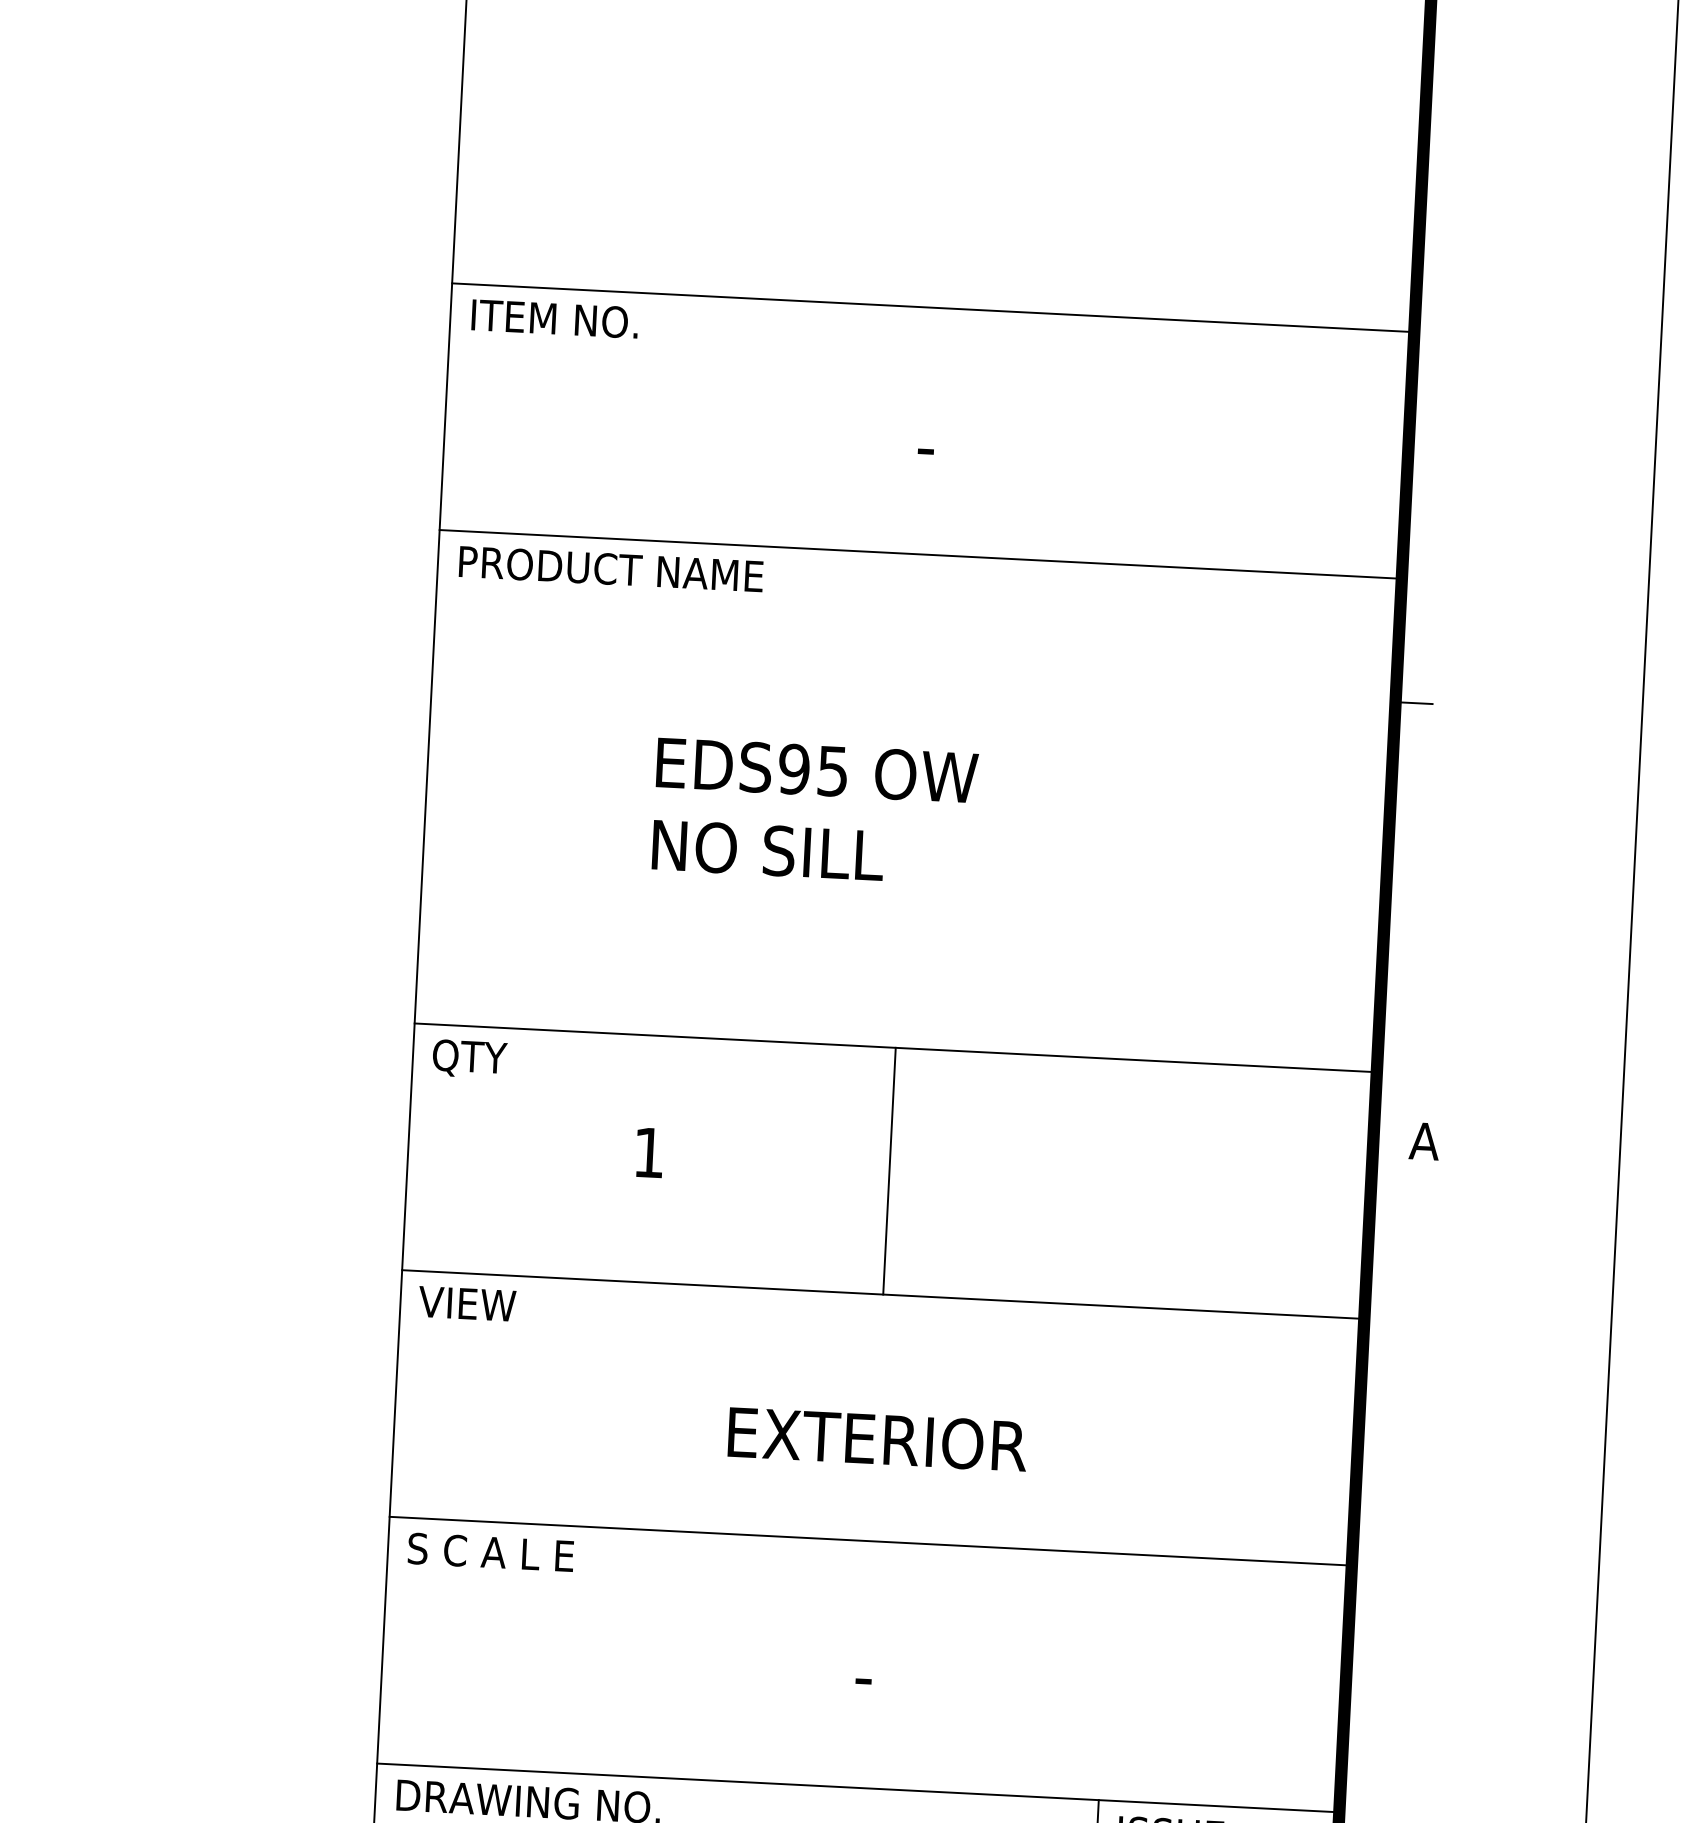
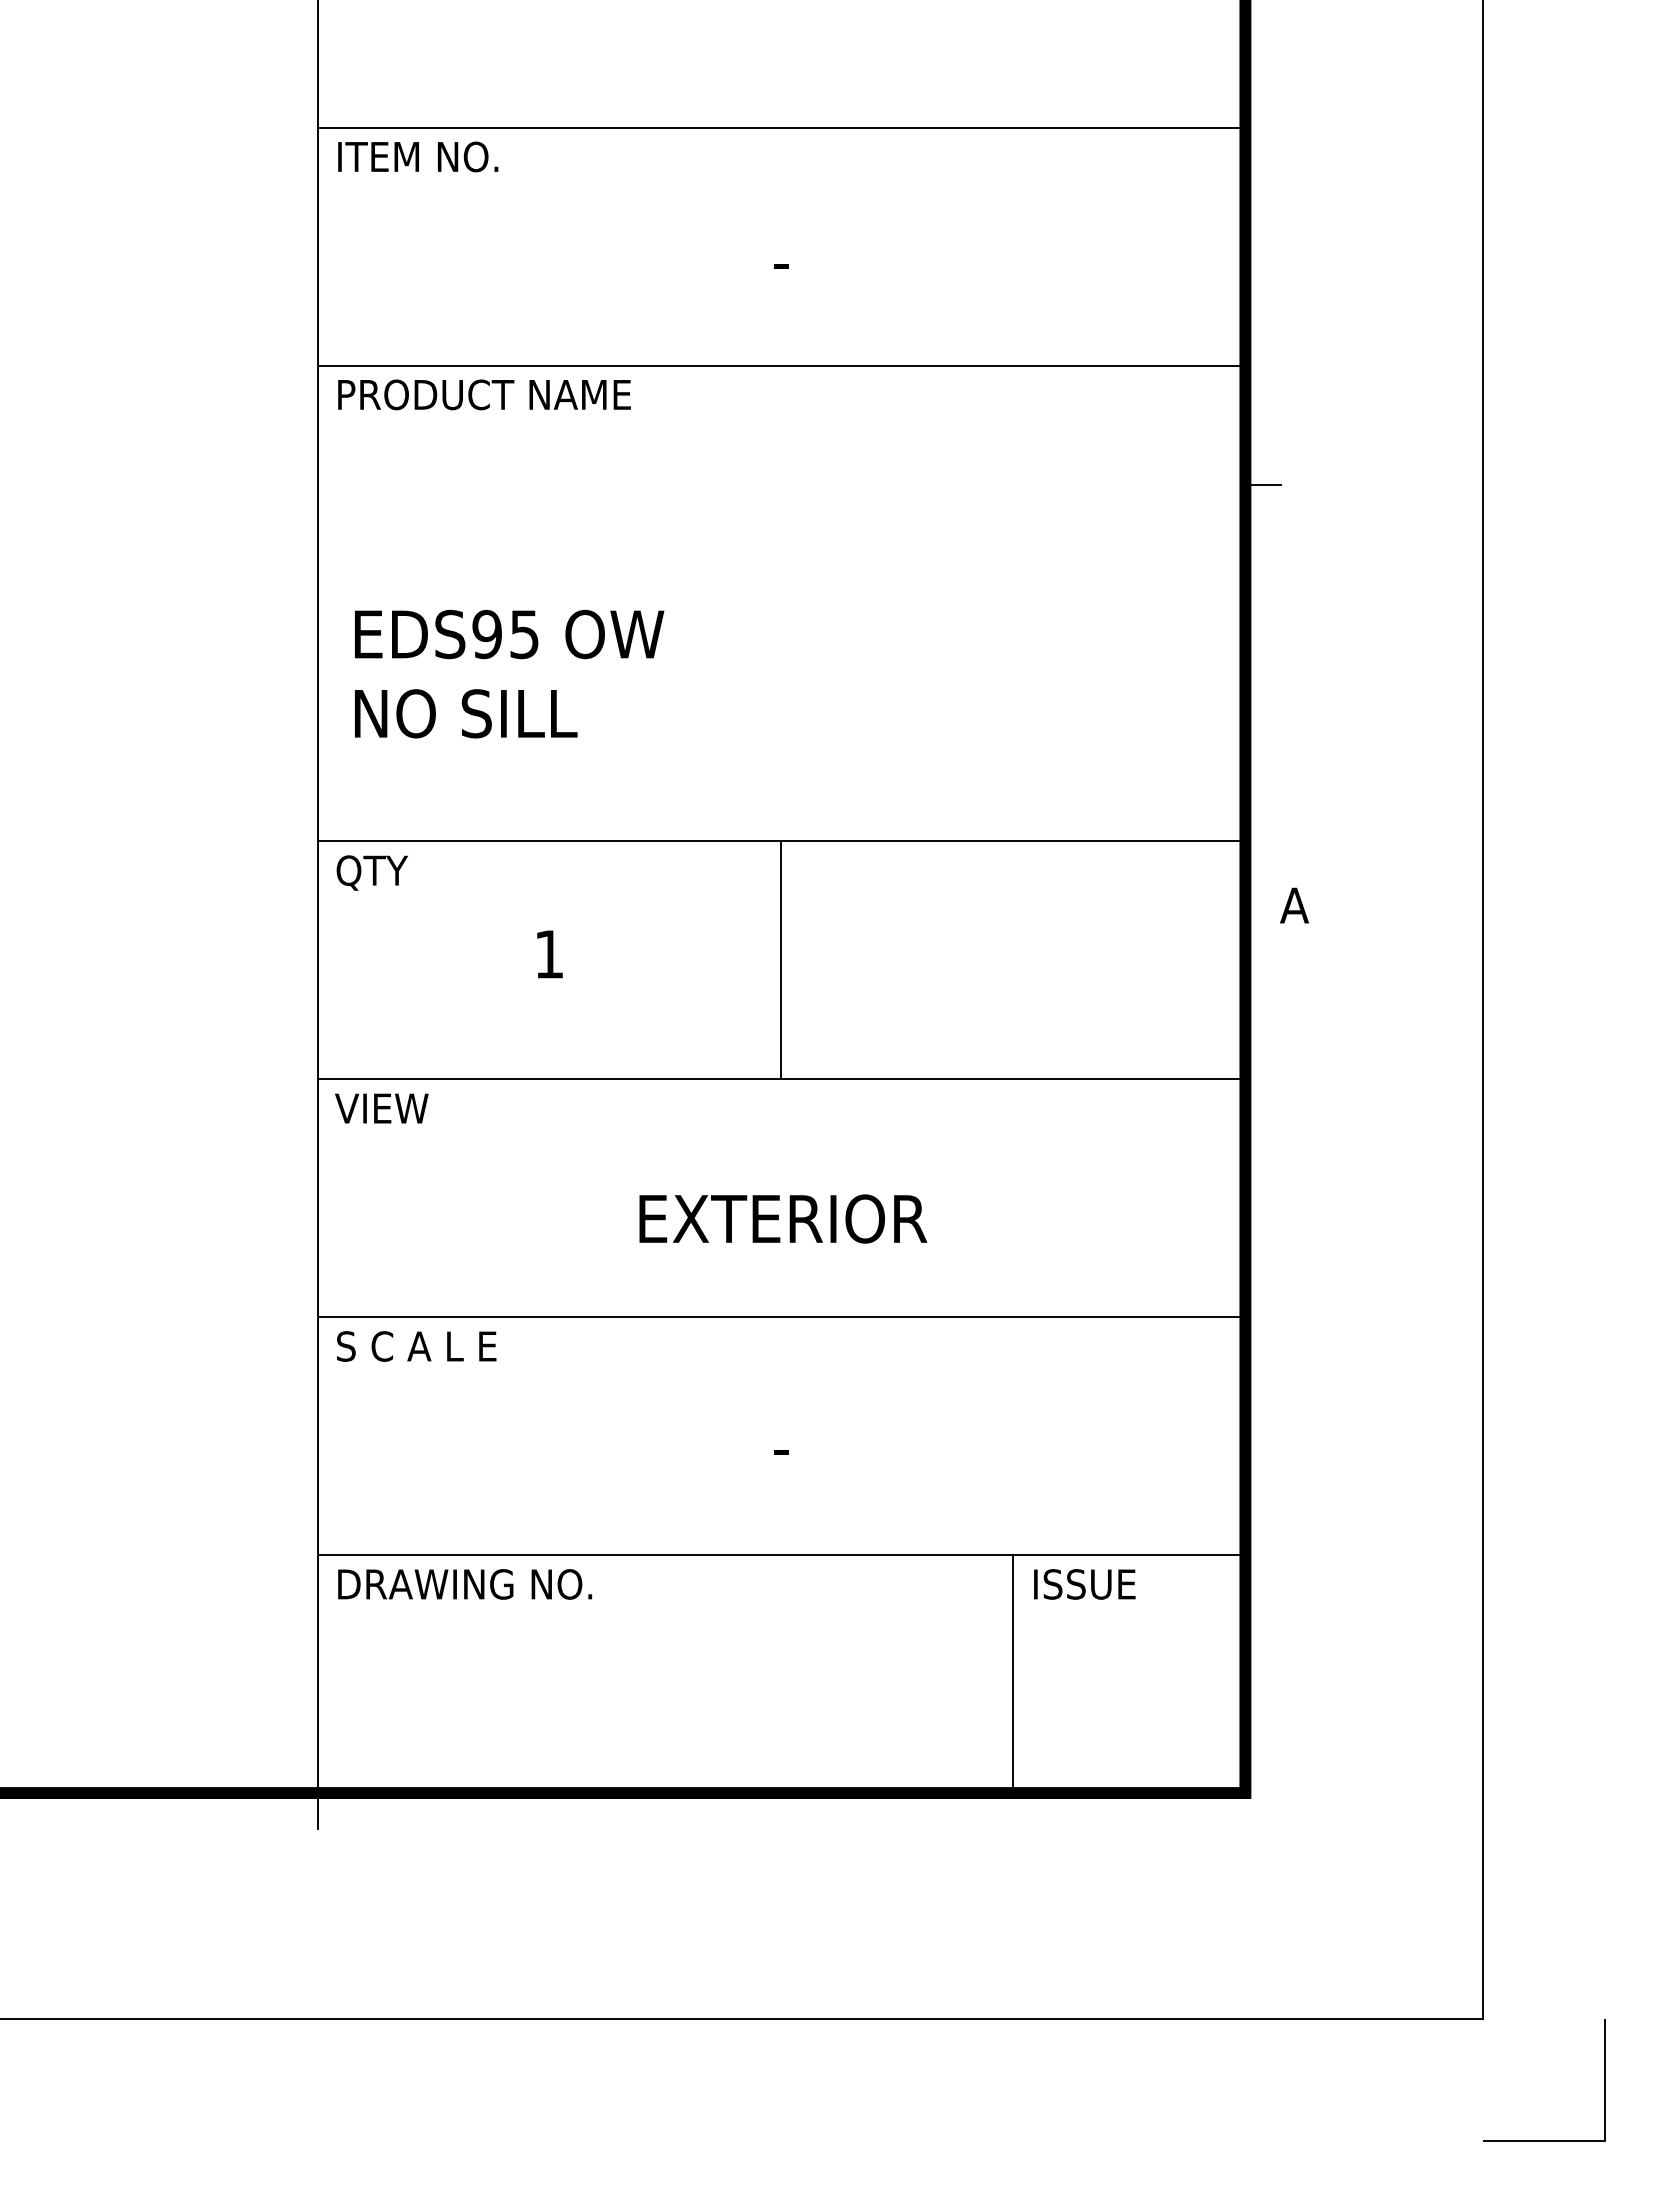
text: (815, 810) -> (509, 673), moved

